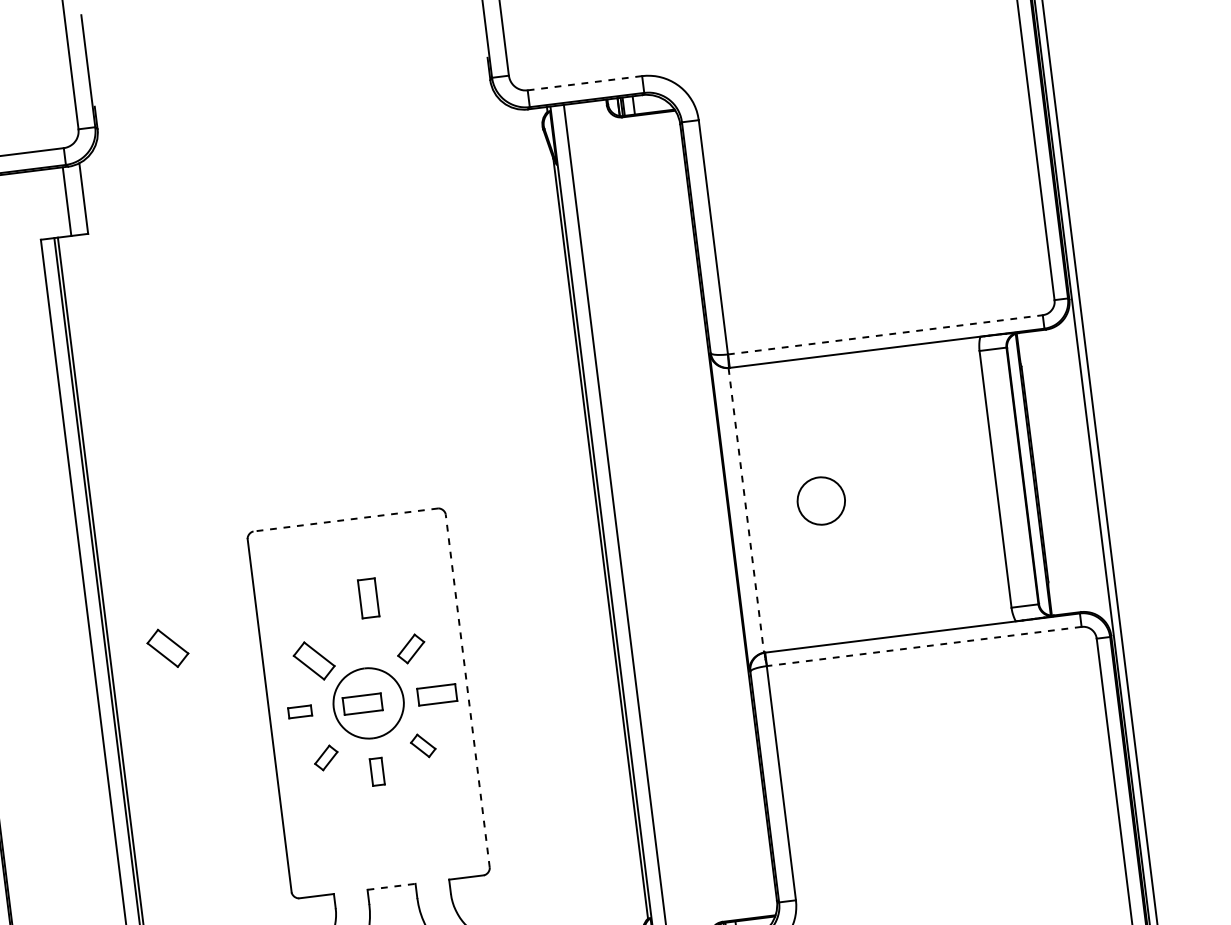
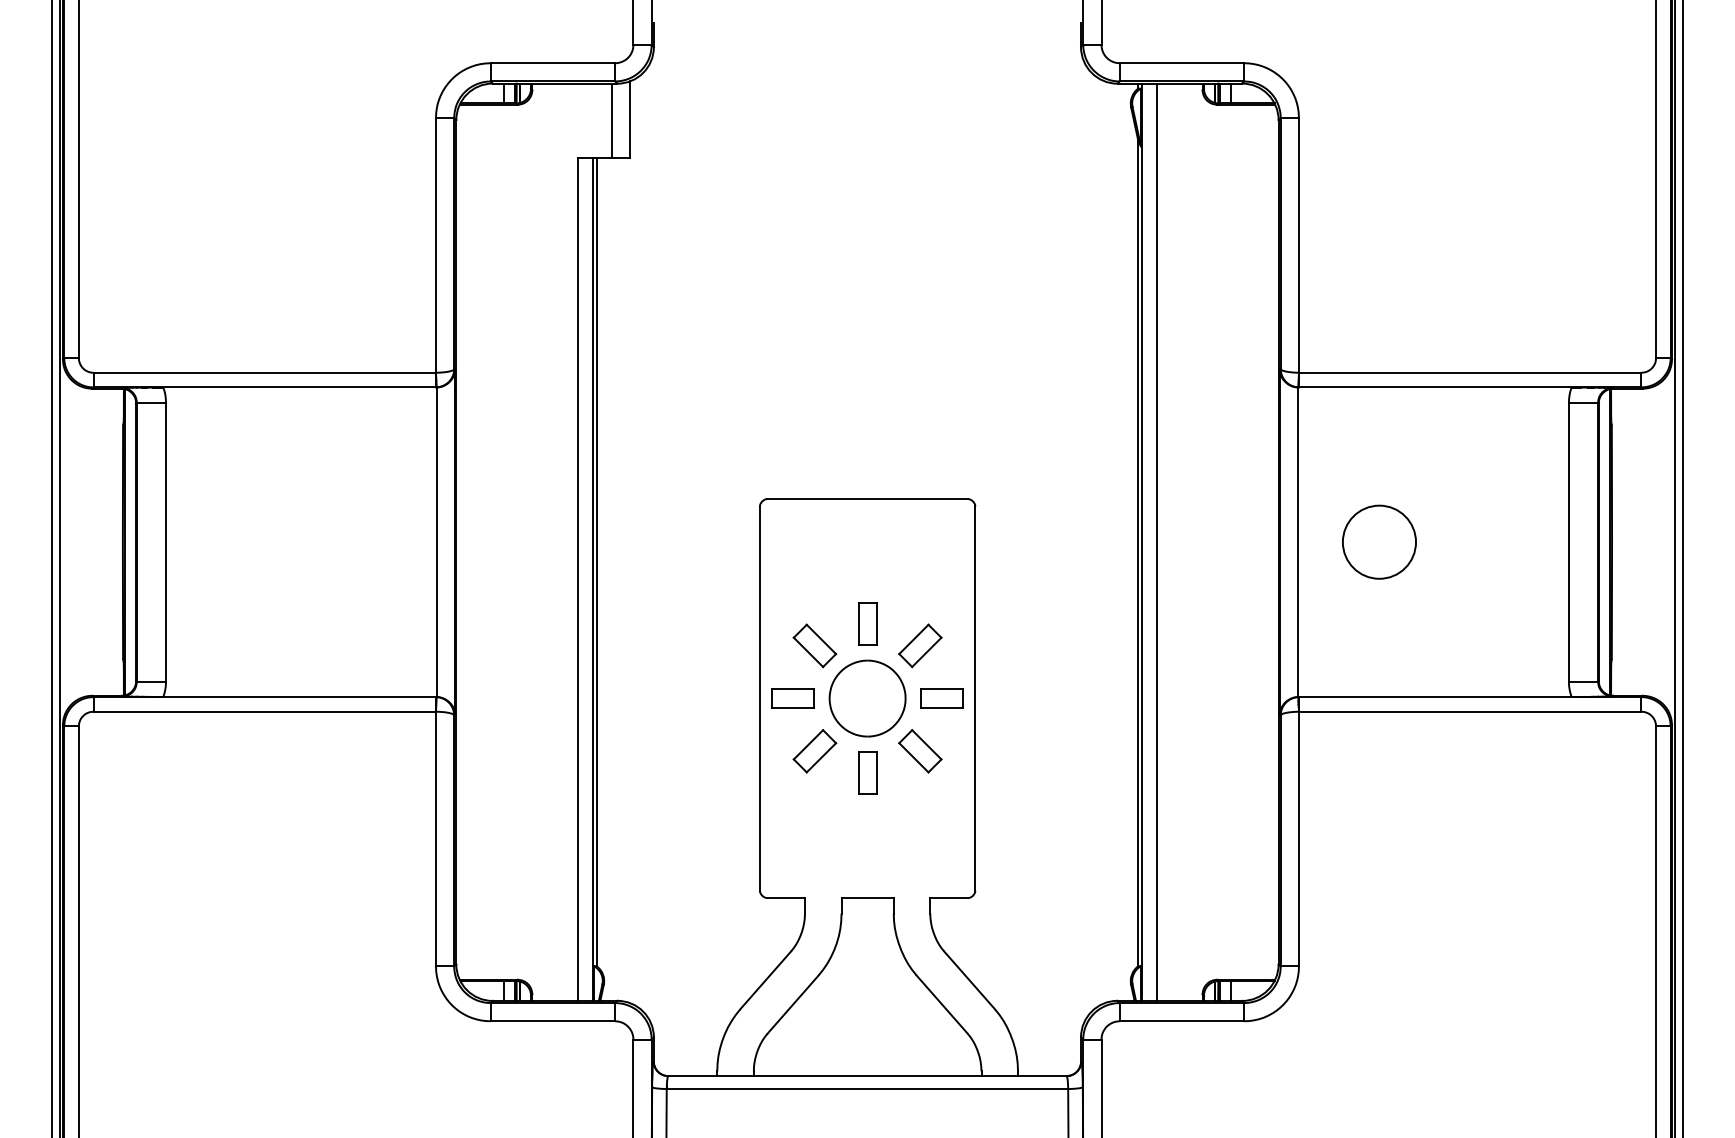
line: (585, 83) -> (1182, 63), dashed -> solid
line: (885, 334) -> (1470, 372), dashed -> solid
circle: (821, 500) -> (1379, 541), size x1.43
line: (746, 510) -> (1297, 542), dashed -> solid
line: (345, 520) -> (867, 499), dashed -> solid
part: (368, 597) -> (867, 623), moved
line: (923, 646) -> (1469, 711), dashed -> solid
part: (167, 648) -> (659, 612), removed
part: (411, 648) -> (920, 645), size x1.43
line: (467, 690) -> (975, 698), dashed -> solid
part: (362, 704) -> (860, 698), removed
part: (299, 711) -> (792, 698), size x1.67
part: (423, 745) -> (920, 751), size x1.67
part: (325, 758) -> (814, 751), size x1.67
part: (377, 771) -> (867, 772), size x1.43
line: (392, 887) -> (868, 898), dashed -> solid

